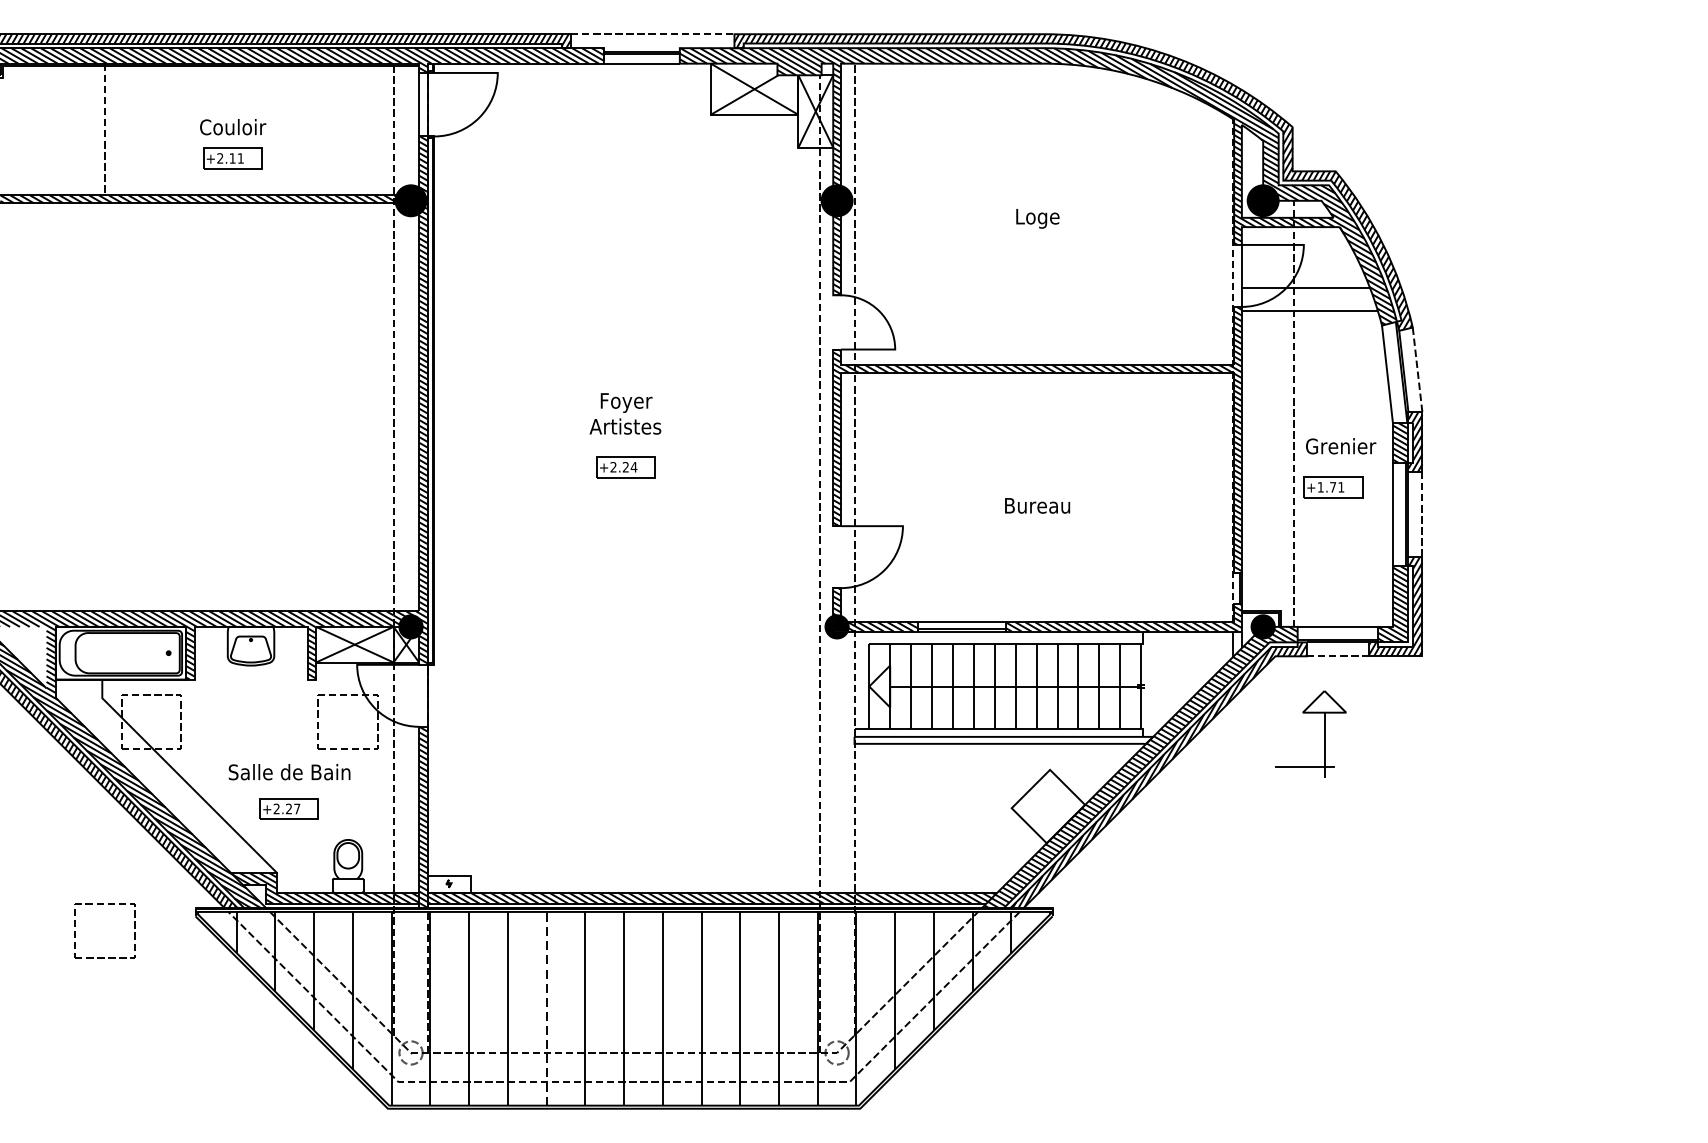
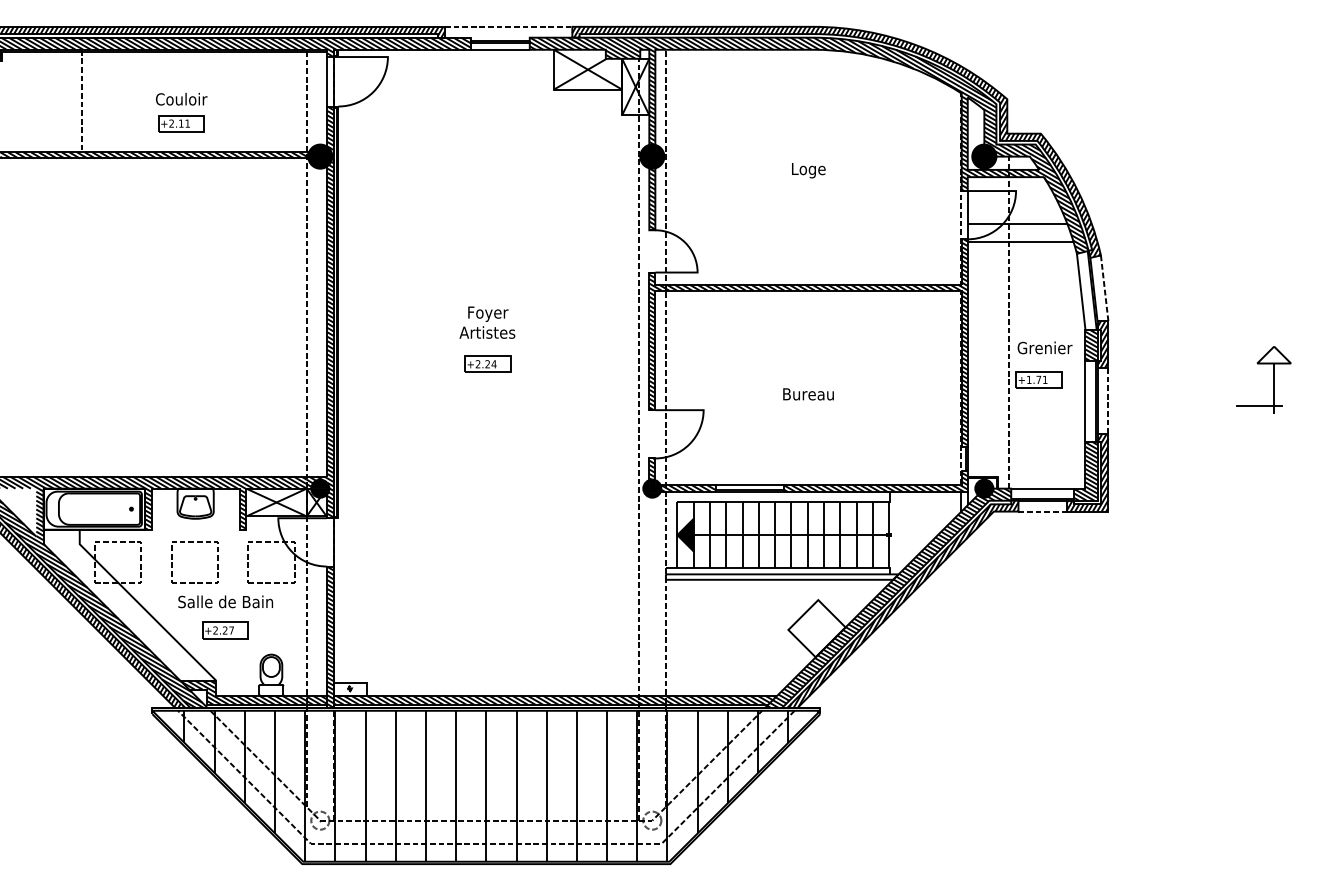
fill: (879, 685) -> (685, 534), added
part: (1323, 733) -> (1273, 379), moved
part: (104, 956) -> (194, 582), moved
line: (546, 1007) -> (425, 785), dashed -> solid

